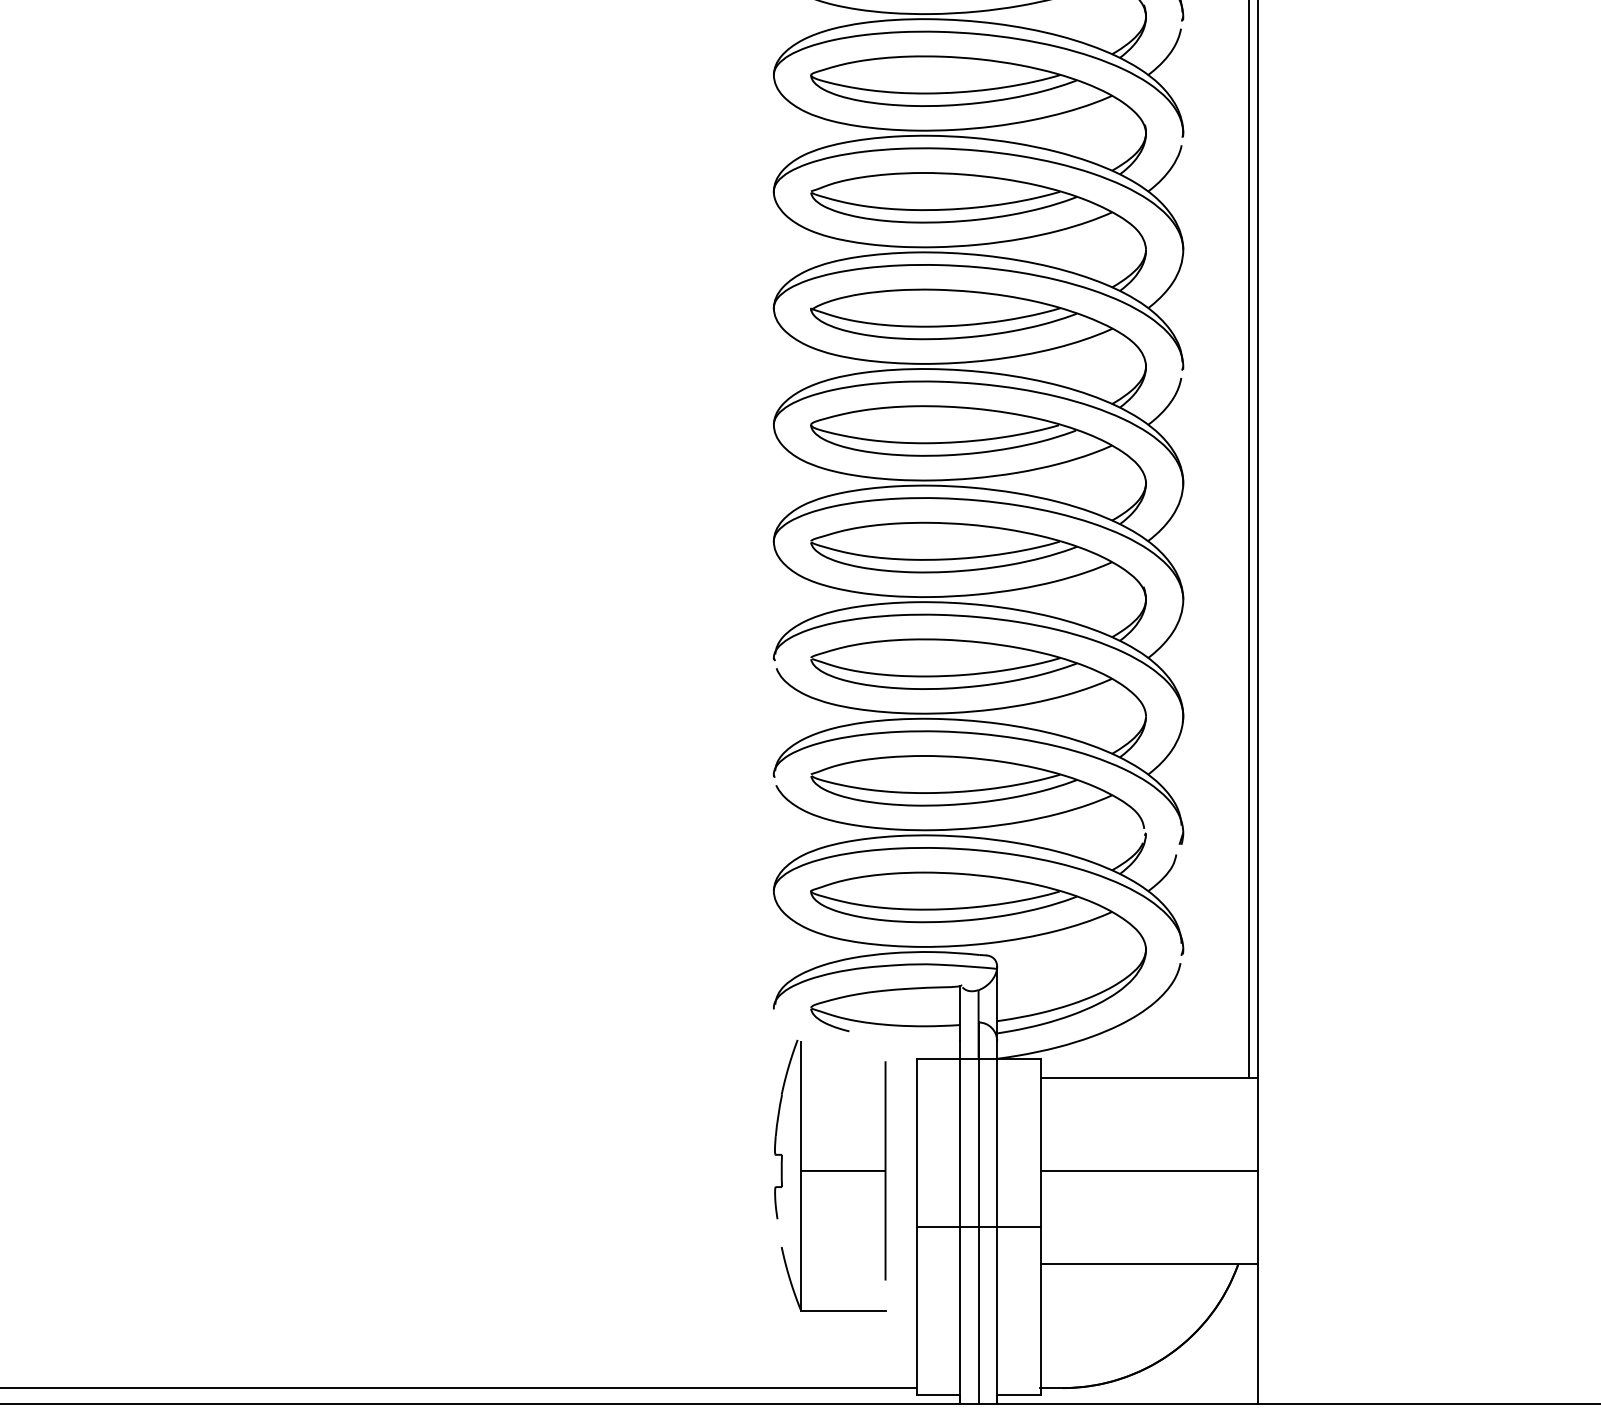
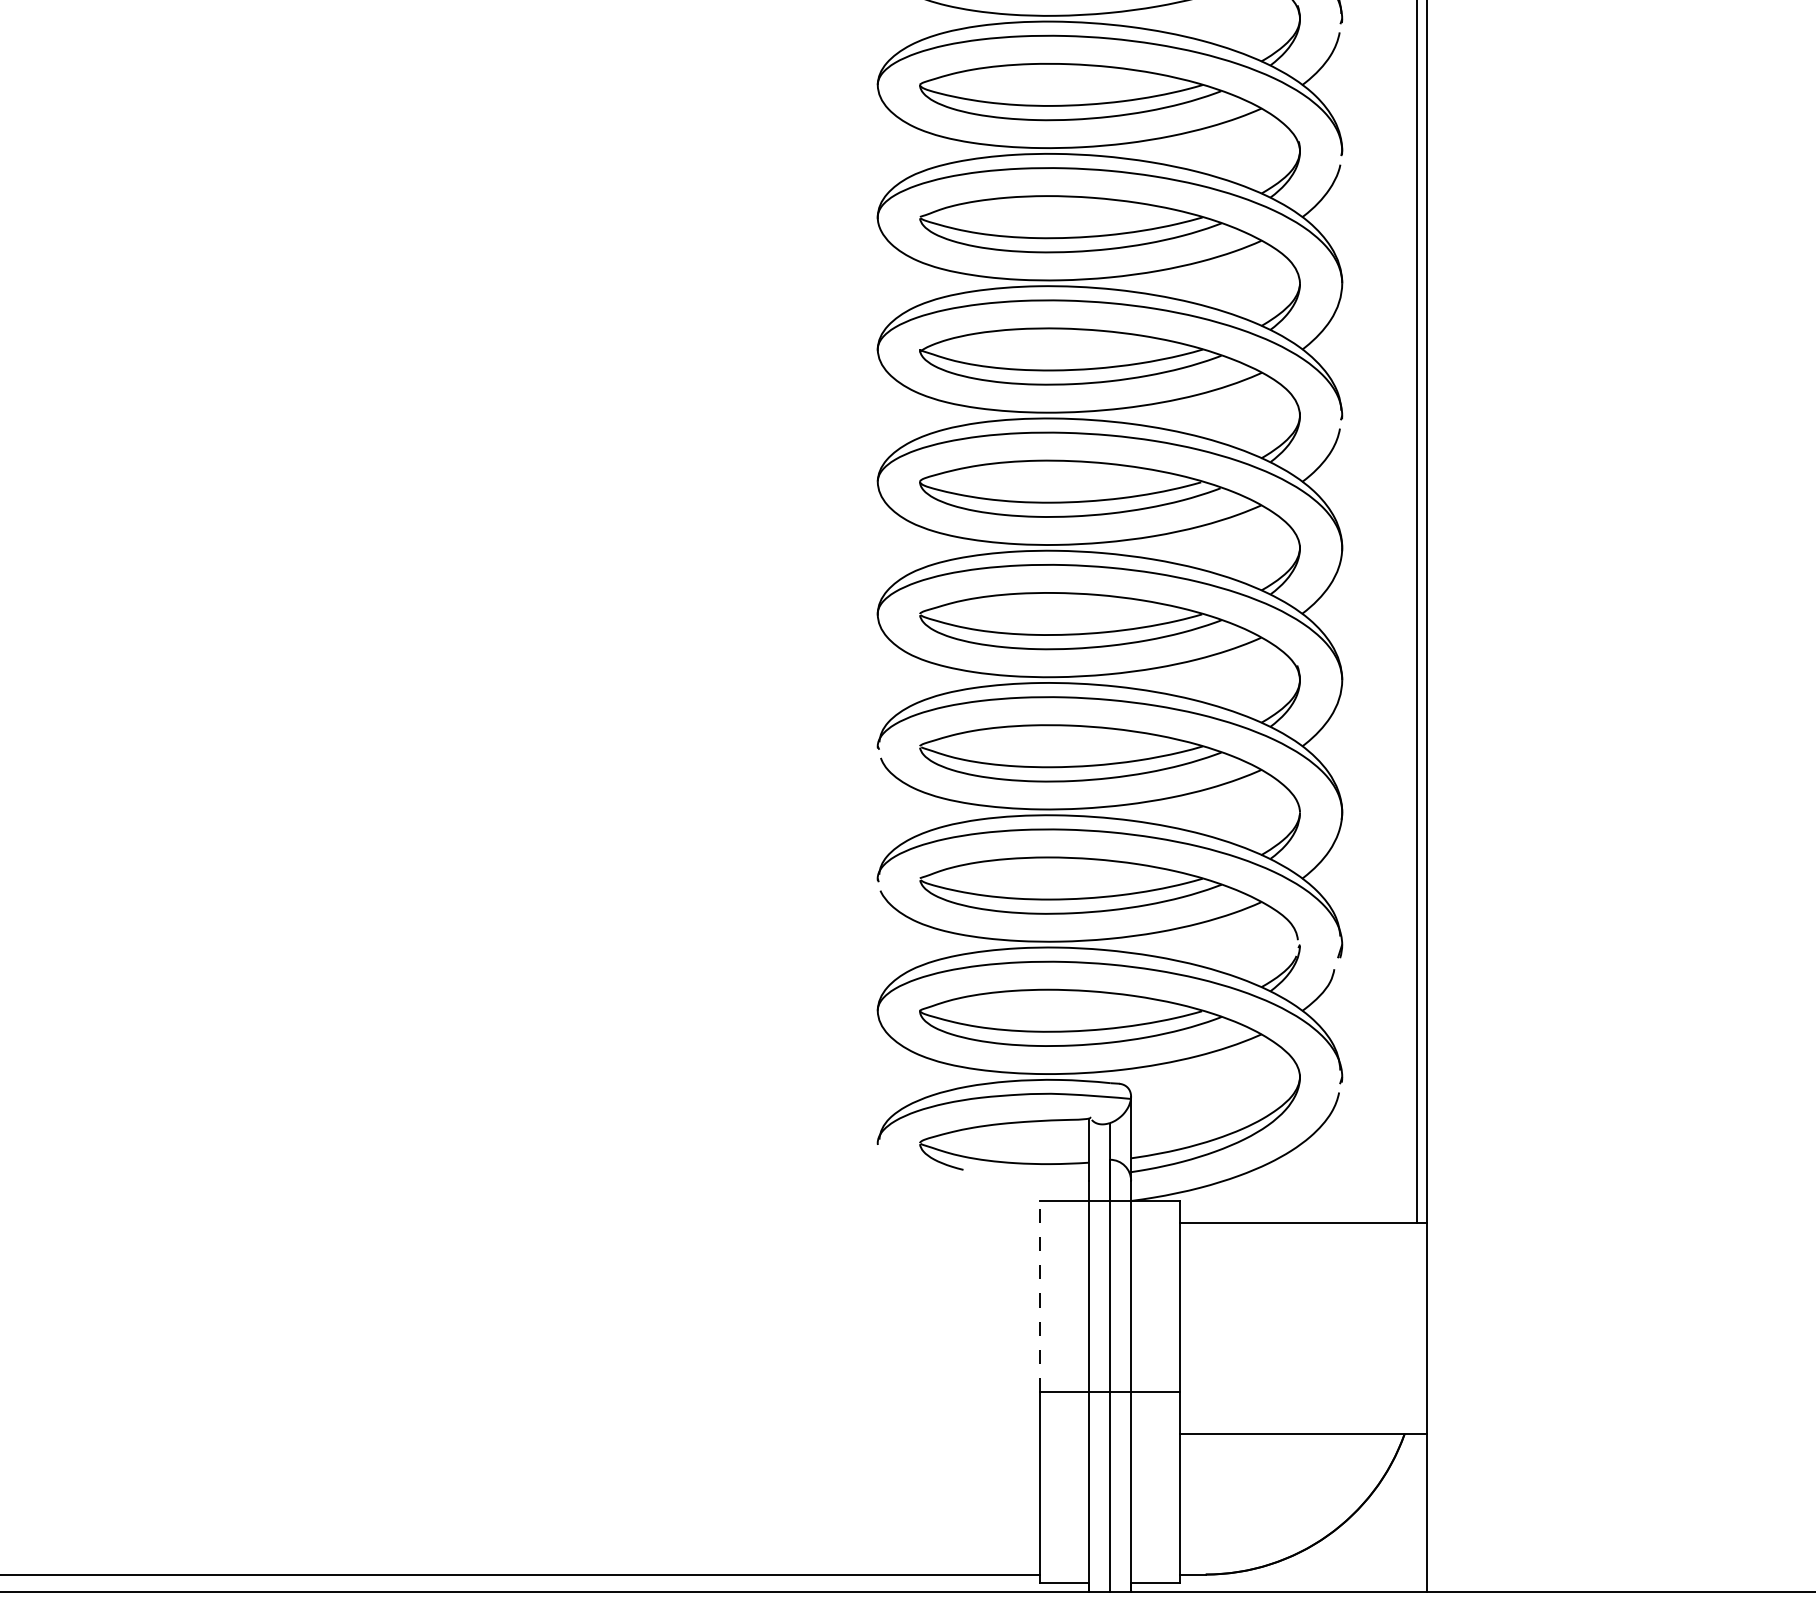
line: (916, 1142) -> (1039, 1296), solid -> dashed
line: (1149, 1171) -> (1303, 1328), removed
part: (830, 1175) -> (941, 1333), removed

